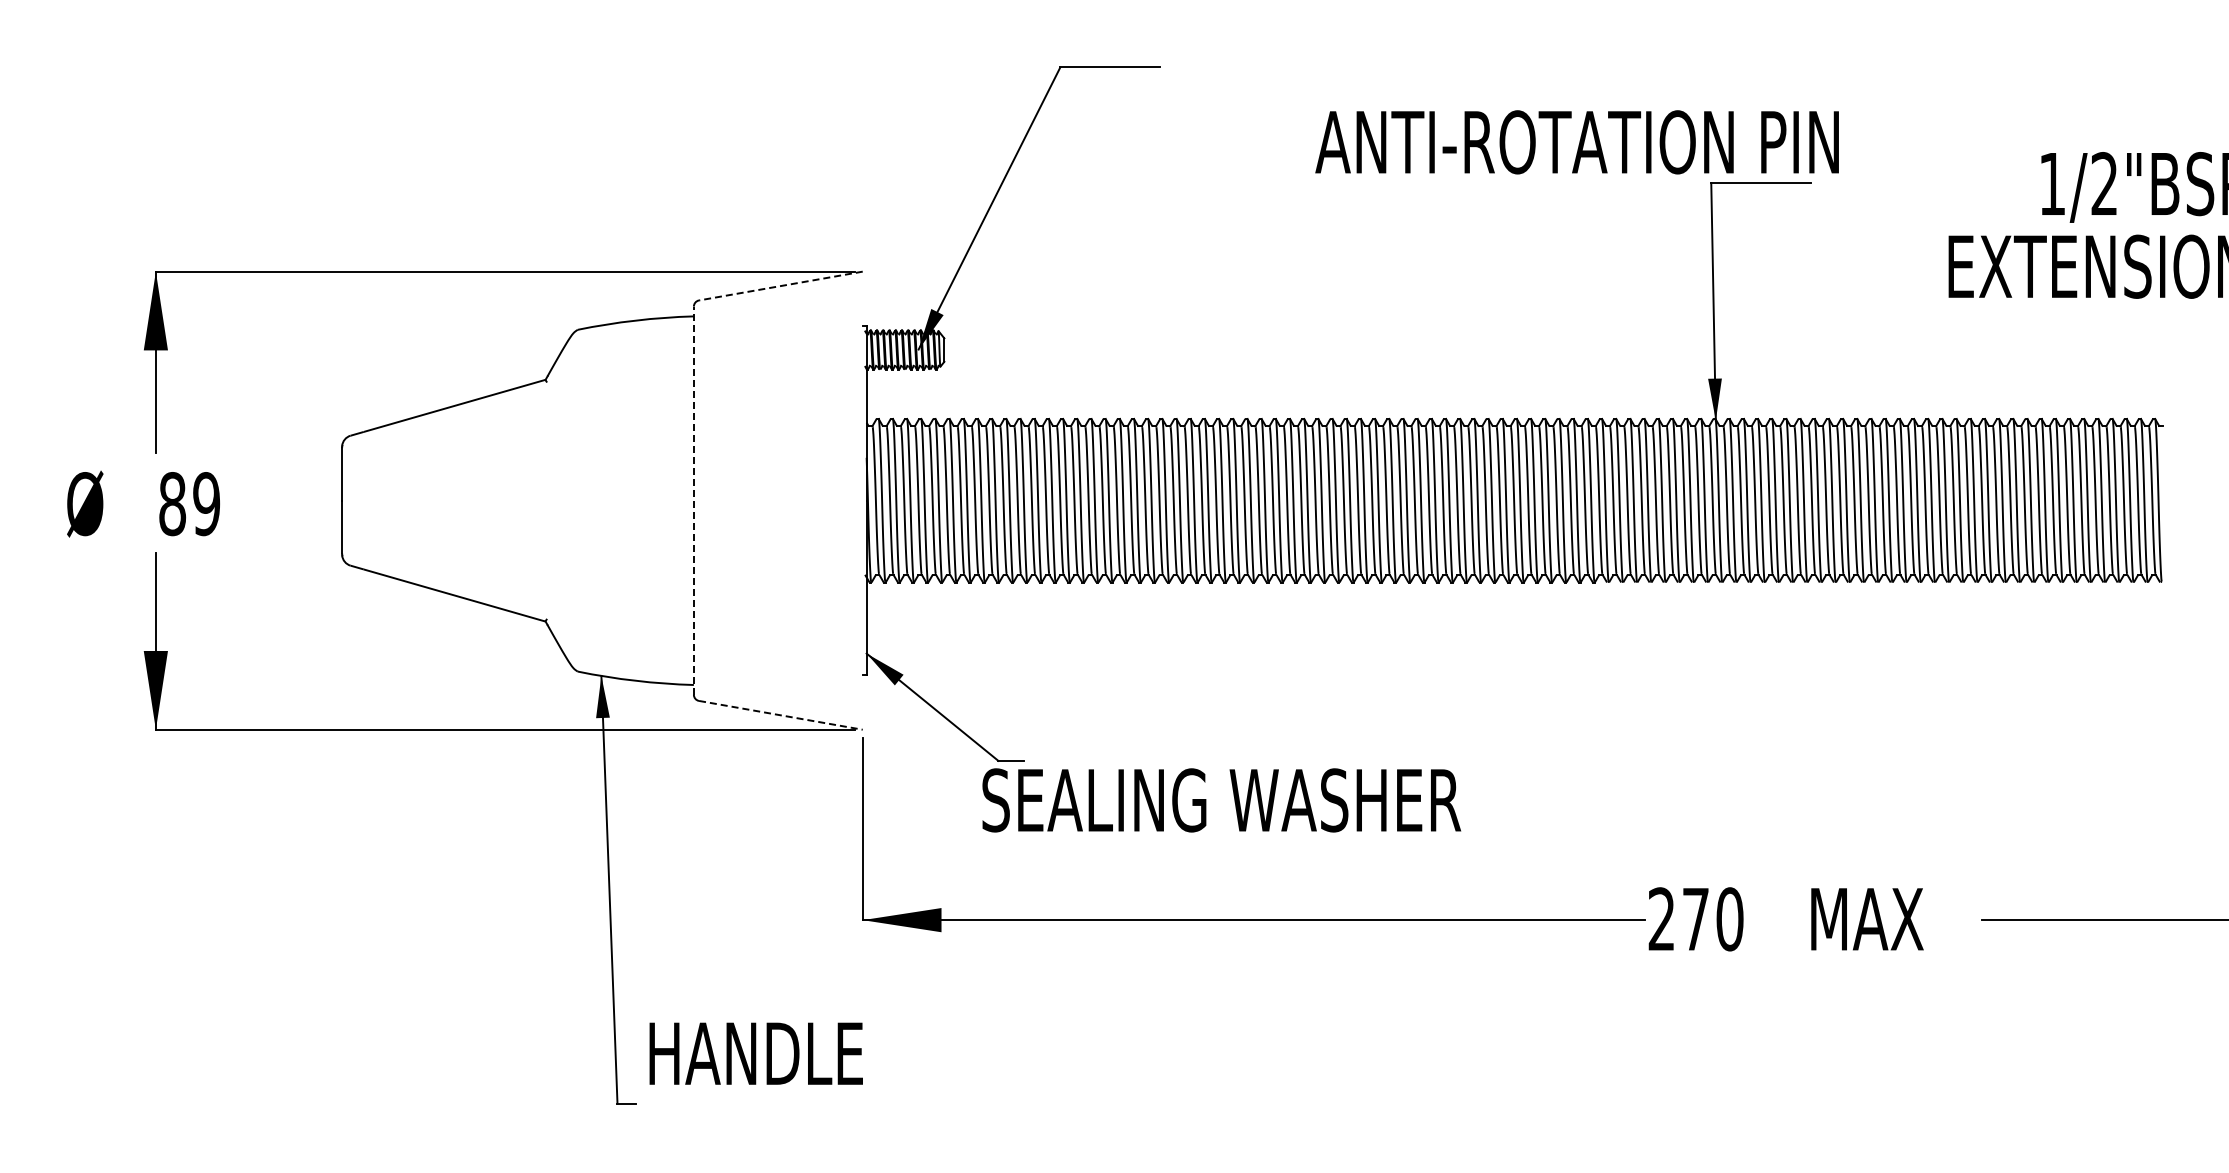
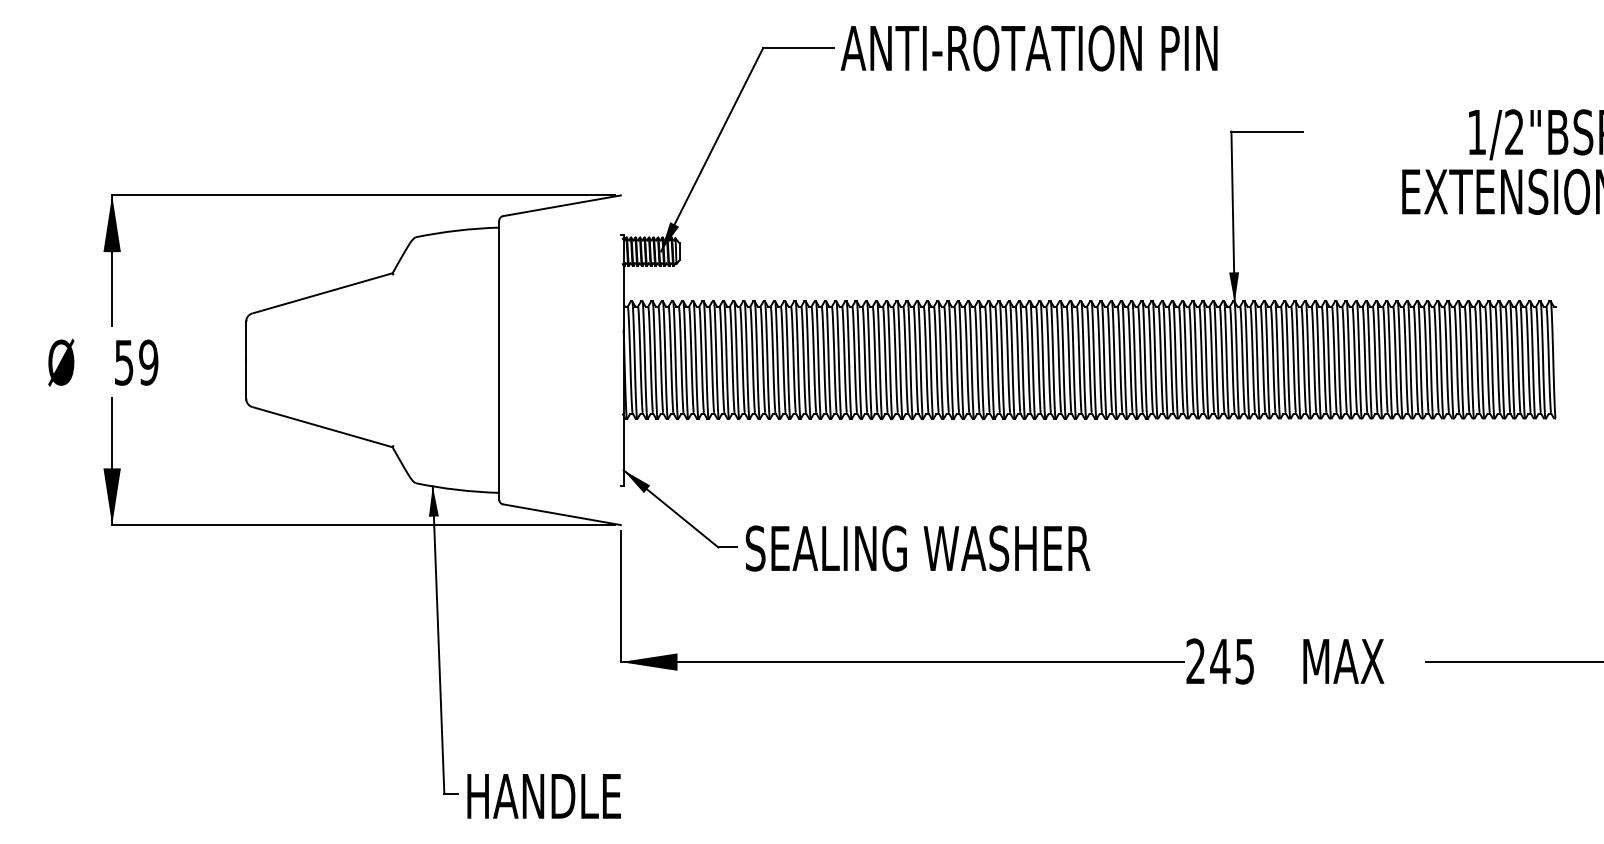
text: (1576, 142) -> (1028, 48), moved
line: (780, 286) -> (561, 206), dashed -> solid
line: (693, 500) -> (499, 360), dashed -> solid
text: (172, 504) -> (124, 362), 89 -> 59
line: (781, 715) -> (562, 514), dashed -> solid
text: (1221, 800) -> (917, 548), moved
text: (1712, 919) -> (1232, 661), 270 -> 245
text: (755, 1053) -> (543, 796), moved

